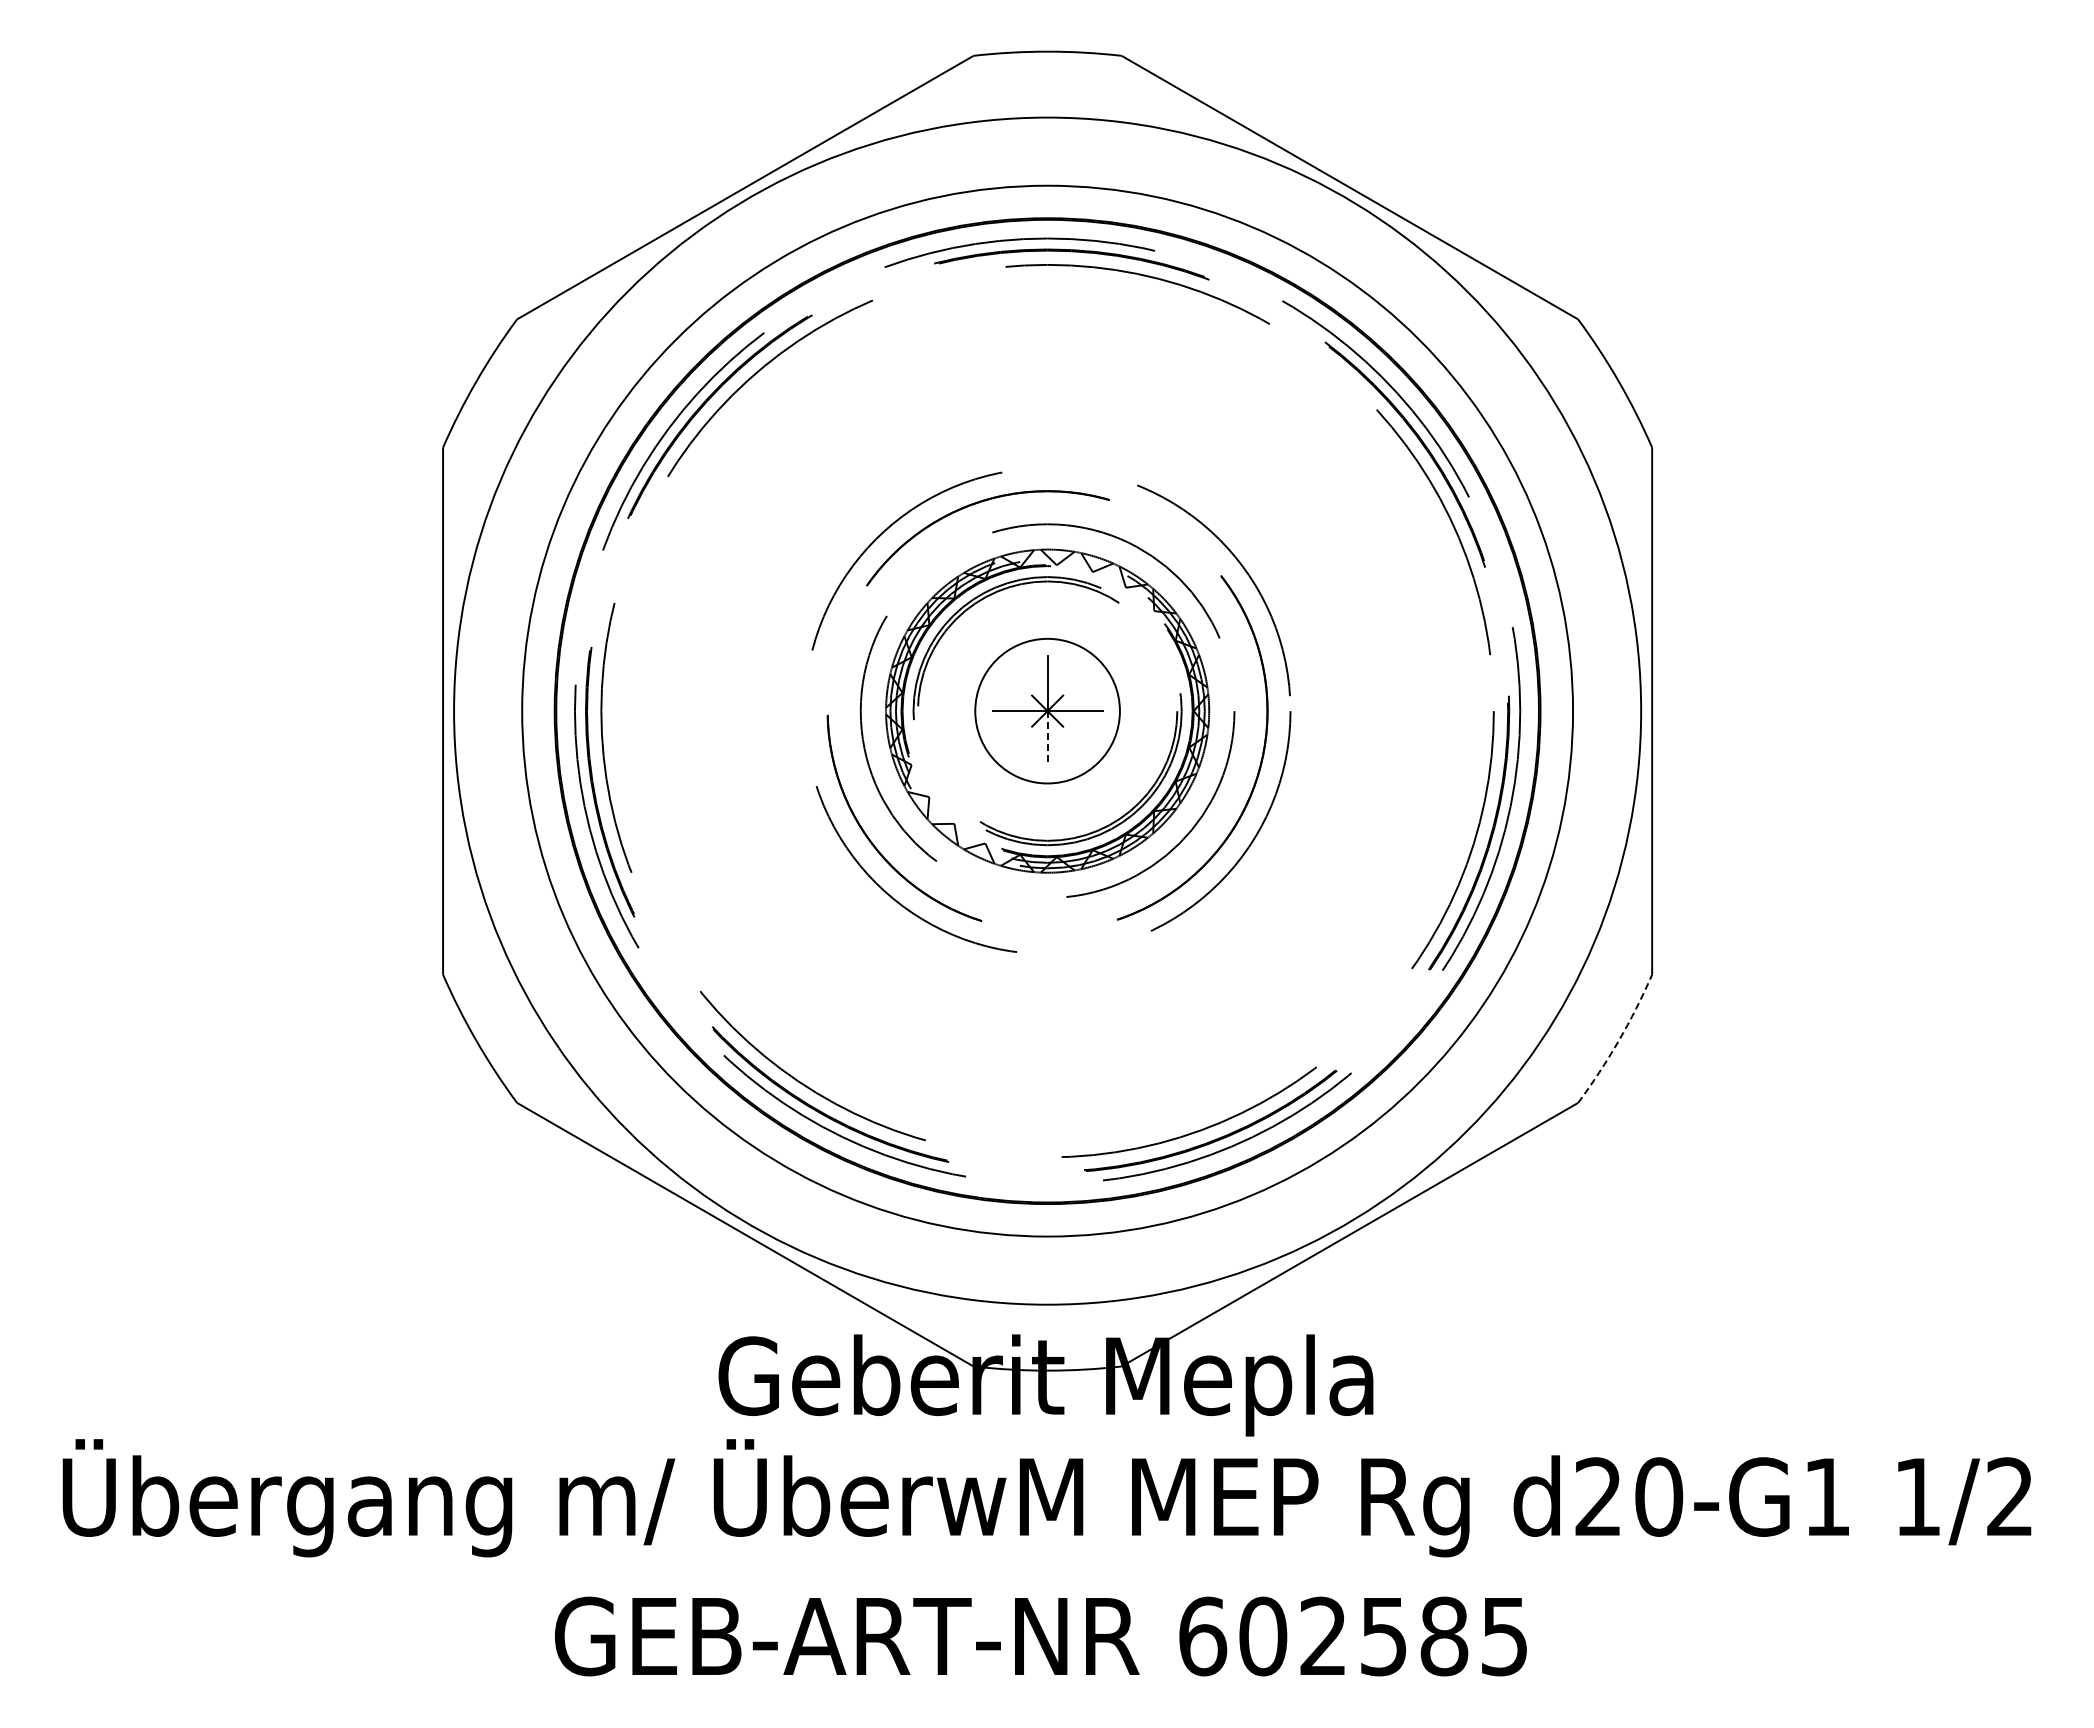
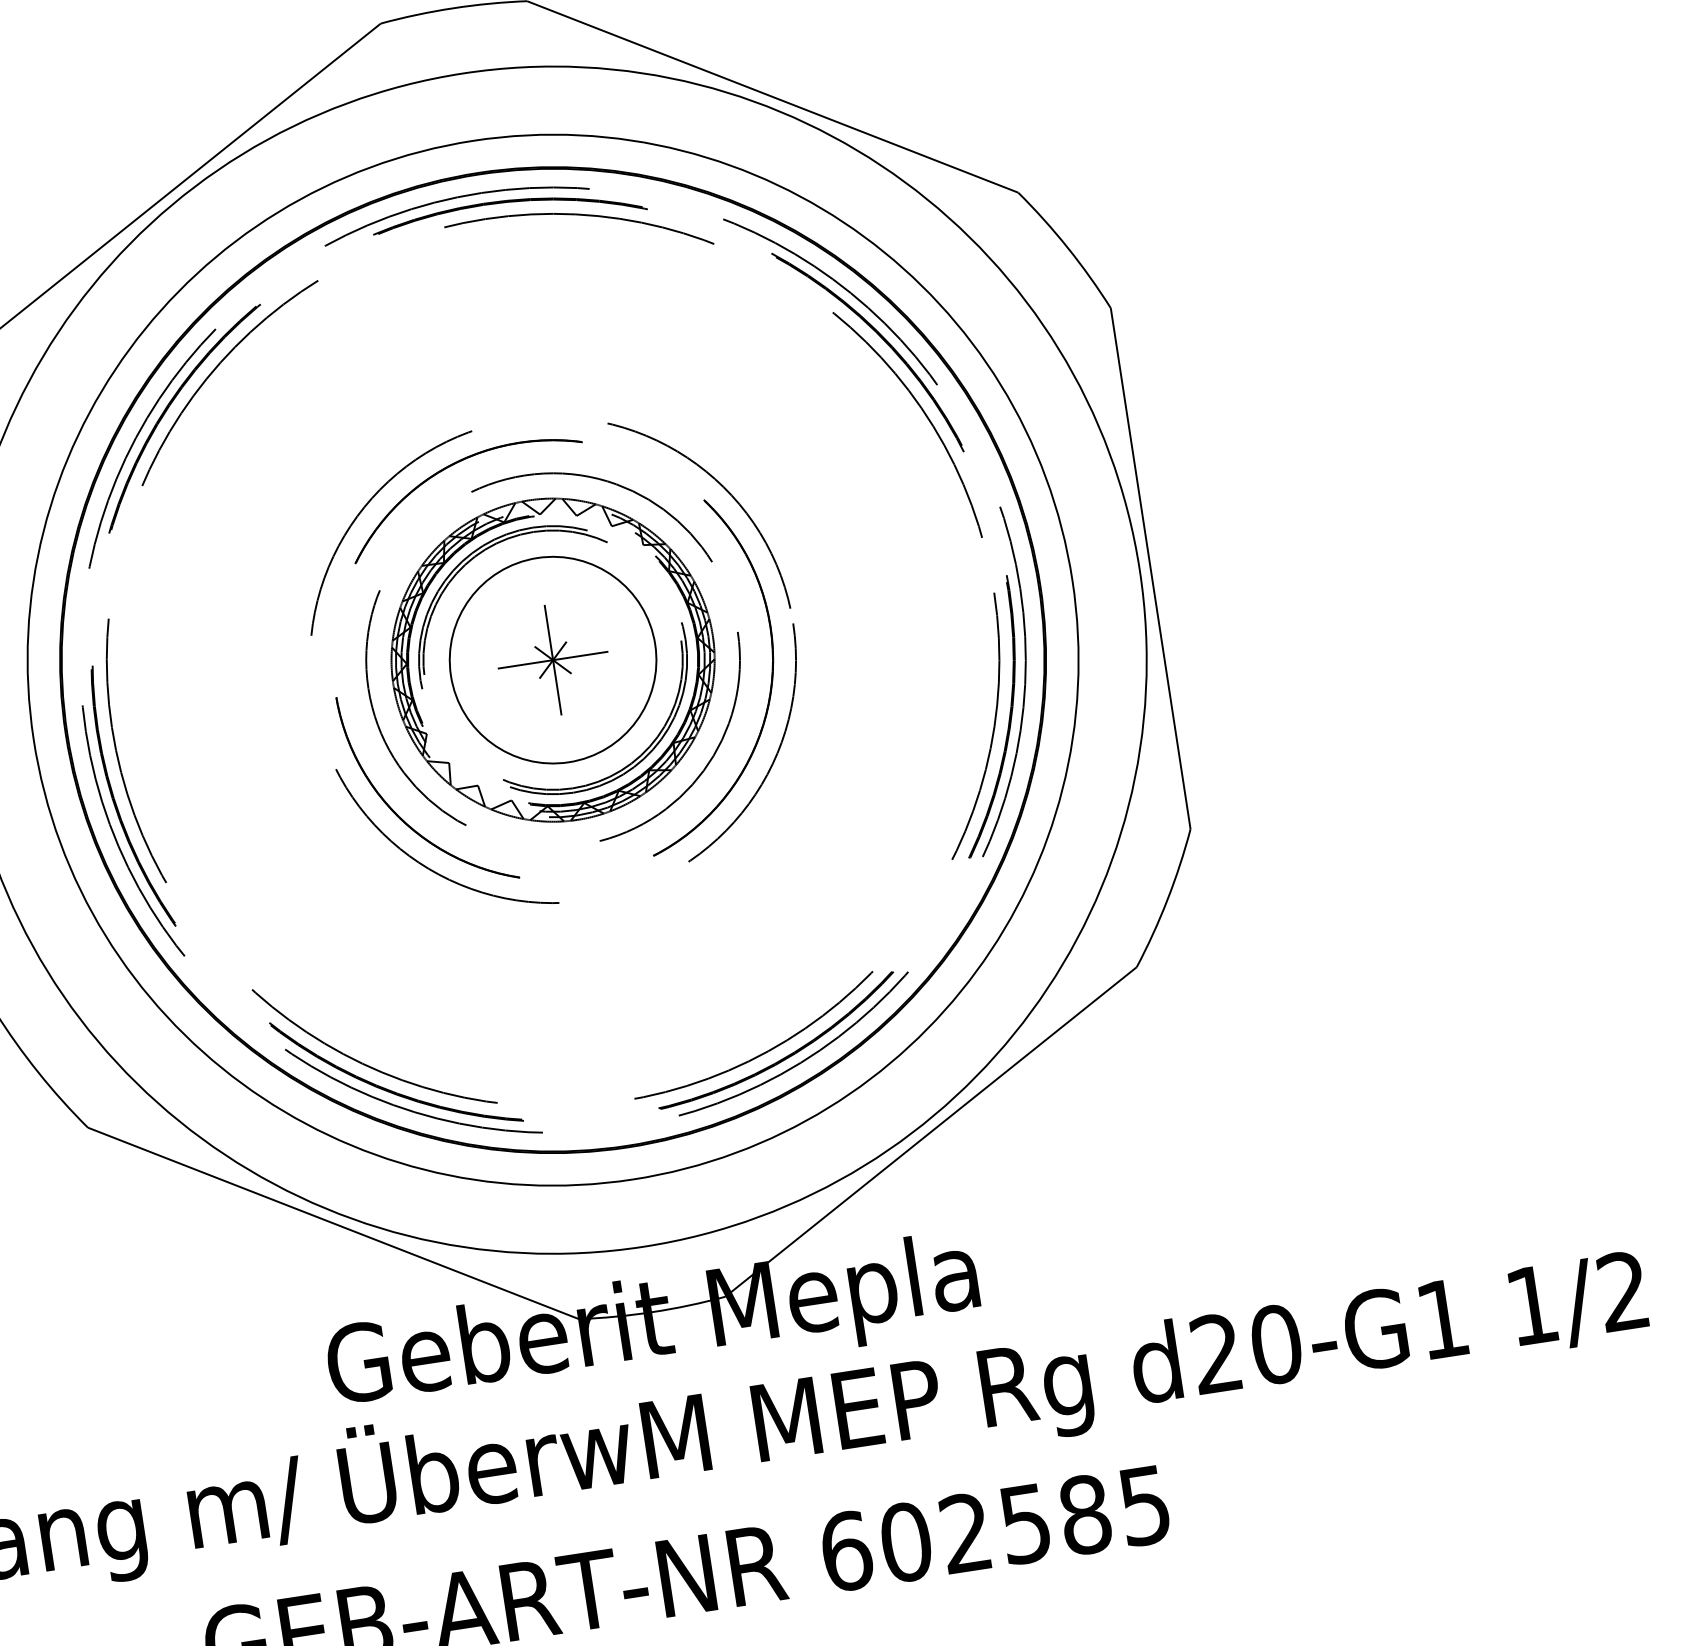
circle: (1047, 710) -> (552, 659), size x1.43
line: (1047, 739) -> (557, 688), dashed -> solid
arc: (1618, 1040) -> (1167, 899), dashed -> solid

